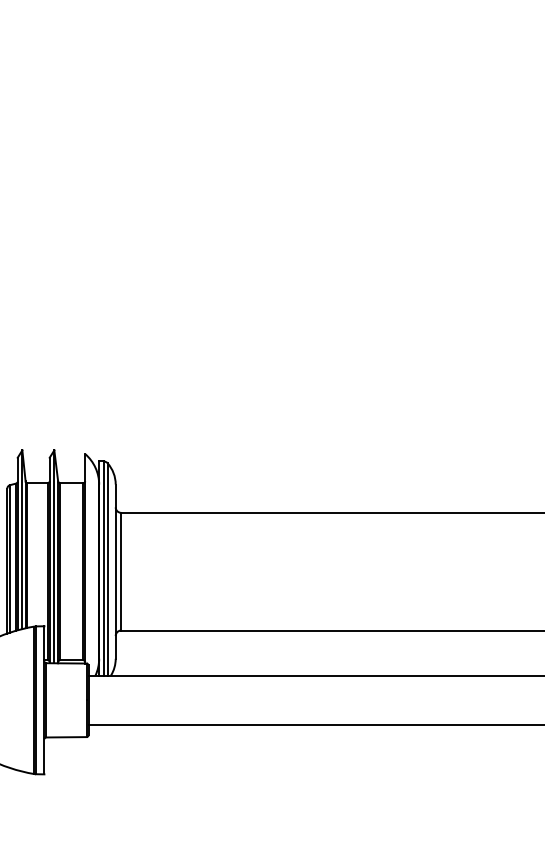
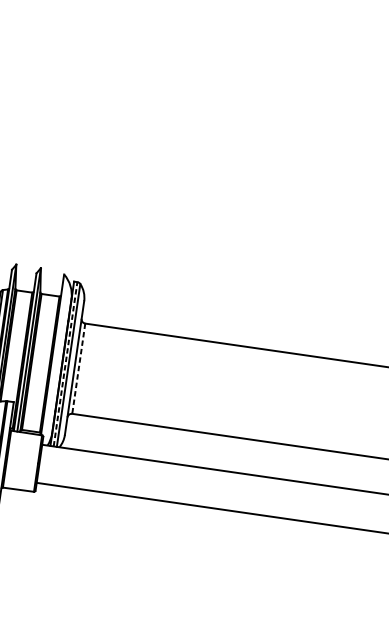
line: (103, 567) -> (65, 363), solid -> dashed
line: (121, 571) -> (79, 368), solid -> dashed

